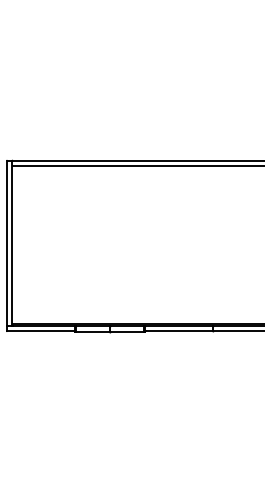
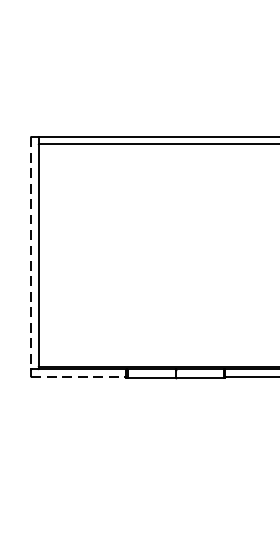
line: (7, 243) -> (31, 253), solid -> dashed
line: (40, 331) -> (77, 376), solid -> dashed

